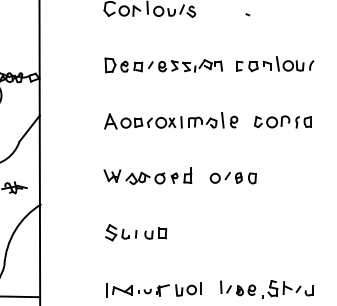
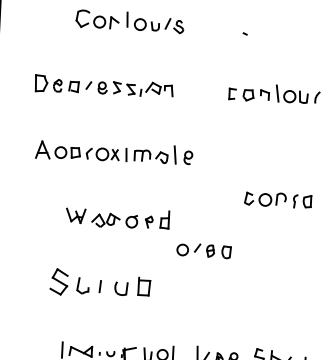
part: (163, 65) -> (103, 86), moved
part: (171, 120) -> (114, 152), moved
part: (282, 121) -> (277, 199), moved
part: (232, 177) -> (203, 250), moved
part: (136, 232) -> (100, 283), size x1.4

